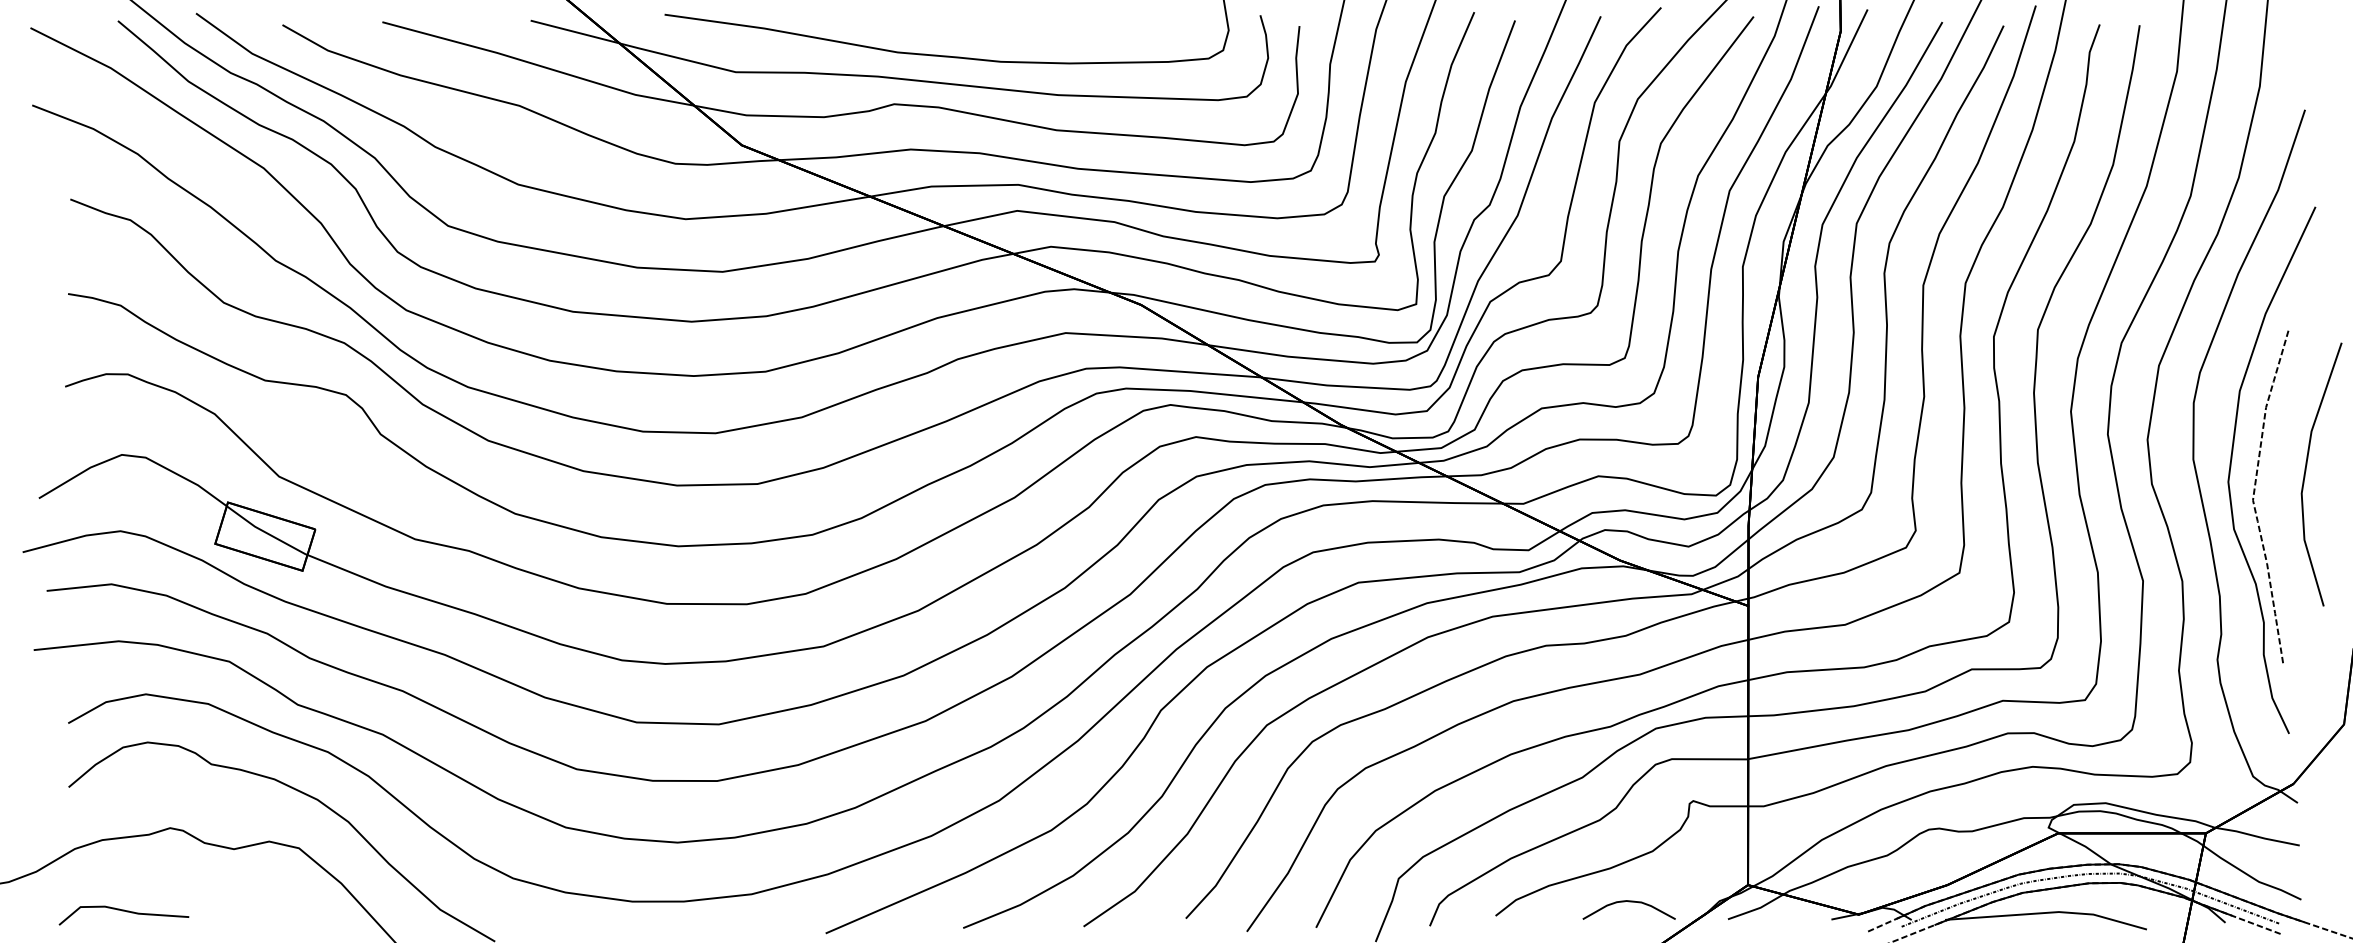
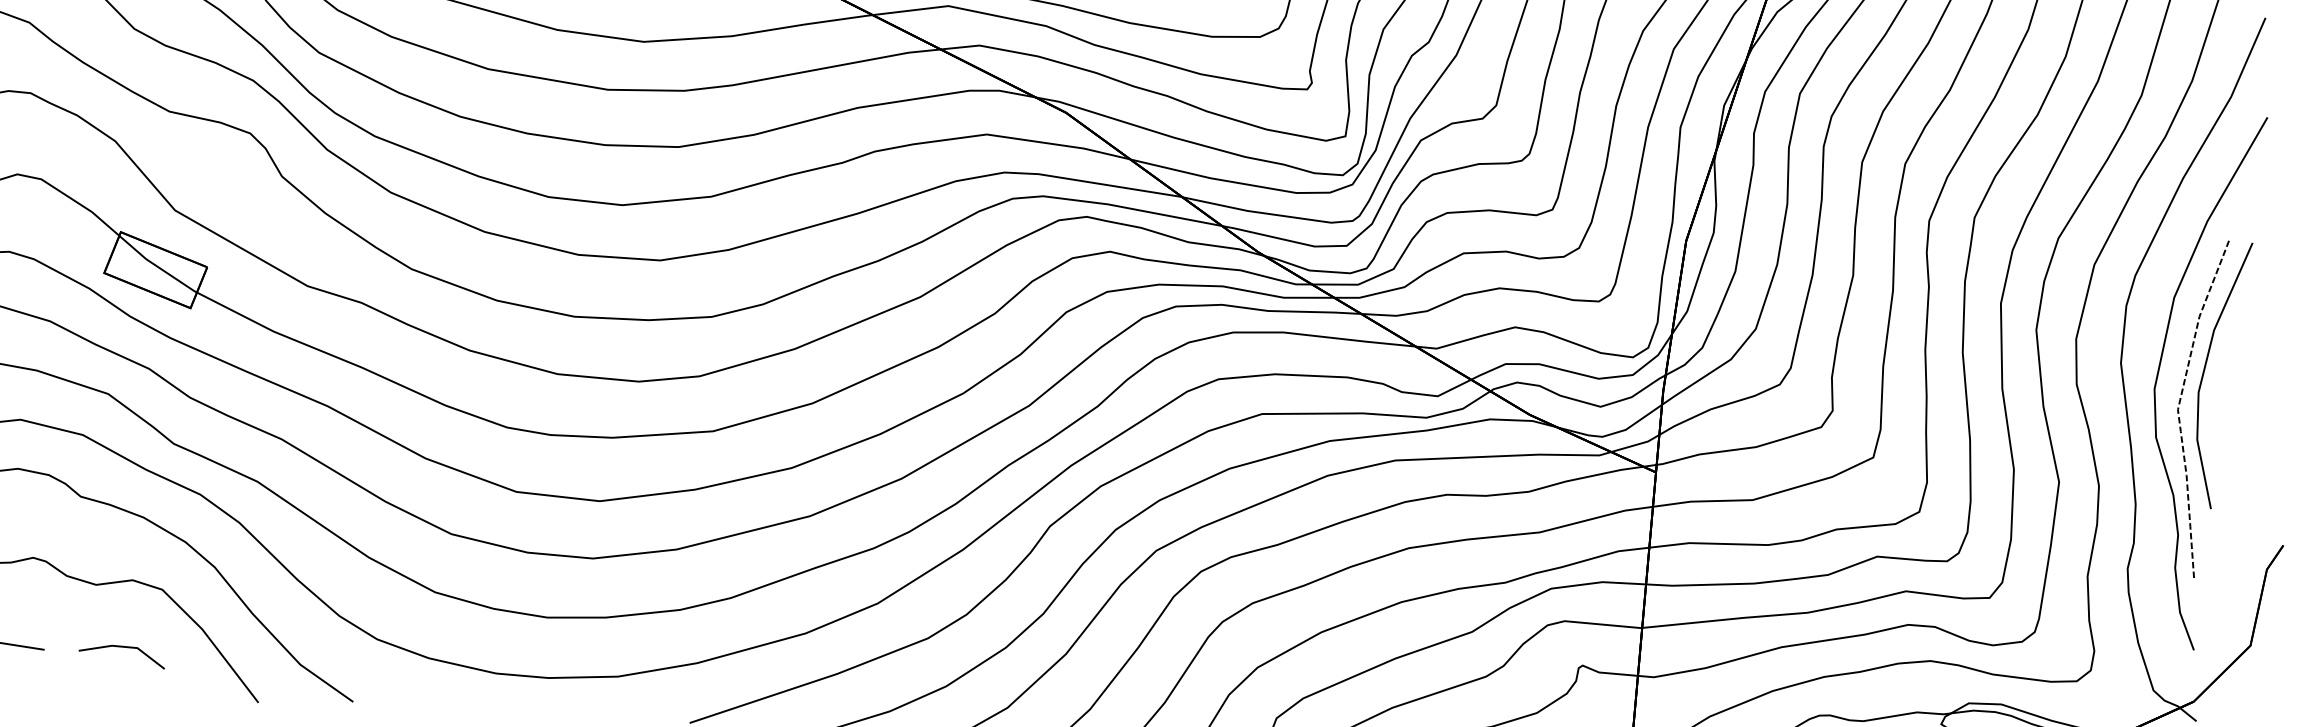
curve: (2306, 471) -> (2205, 370), moved
line: (265, 908) -> (122, 647), added

